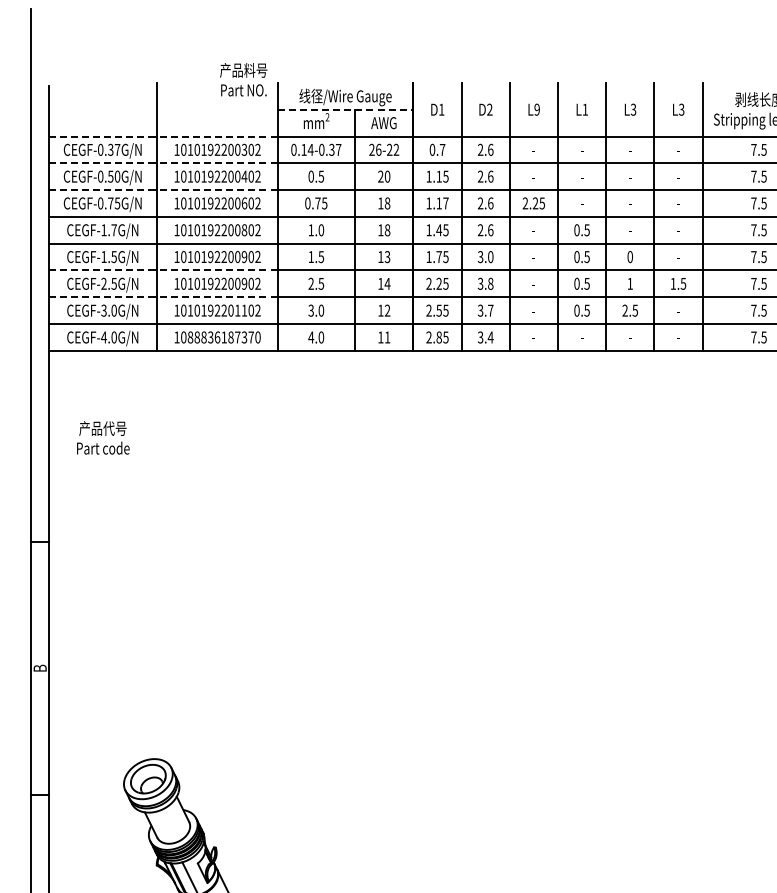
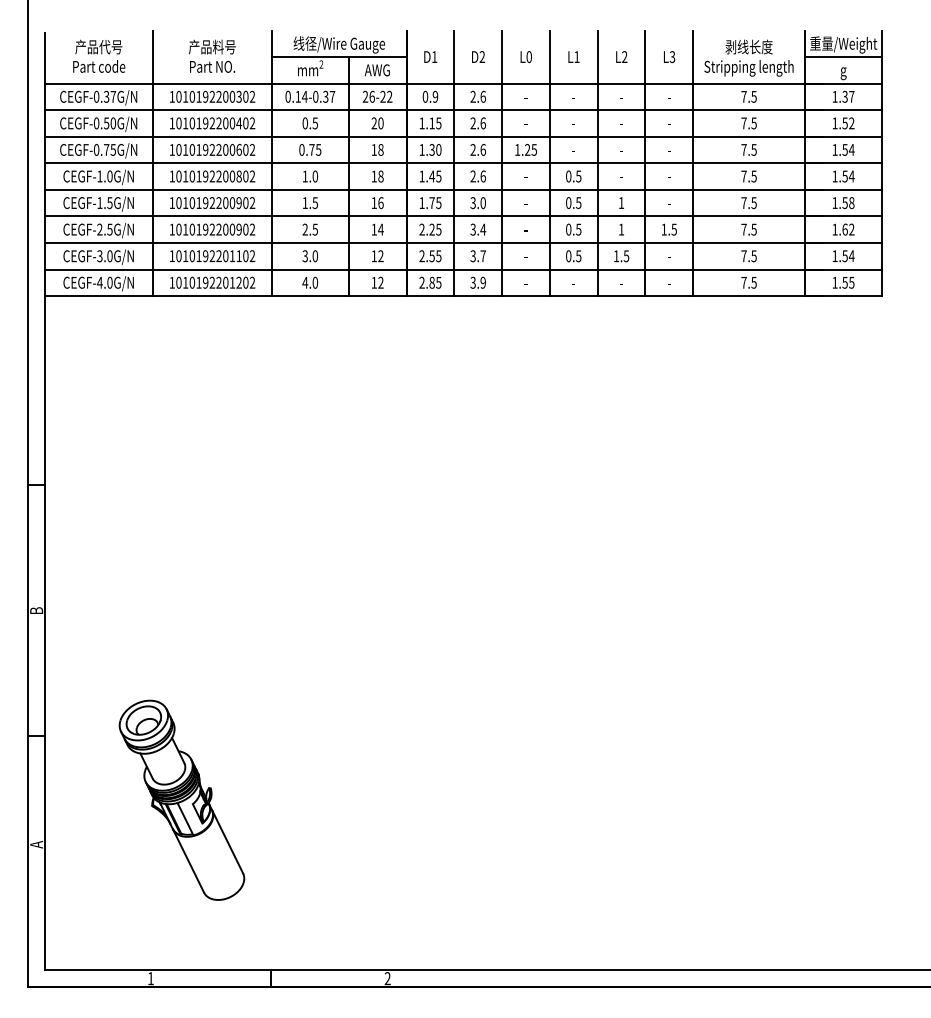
text: (243, 78) -> (212, 55), moved
text: (536, 109) -> (528, 56), L9 -> L0
line: (345, 110) -> (339, 57), dashed -> solid
text: (633, 110) -> (624, 57), L3 -> L2
line: (163, 136) -> (158, 83), dashed -> solid
text: (442, 149) -> (435, 96), 0.7 -> 0.9
line: (163, 163) -> (158, 110), dashed -> solid
line: (163, 189) -> (158, 136), dashed -> solid
text: (442, 203) -> (435, 149), 1.17 -> 1.30
text: (525, 203) -> (517, 149), 2.25 -> 1.25
text: (113, 230) -> (109, 176), CEGF-1.7G/N -> CEGF-1.0G/N
text: (387, 256) -> (380, 202), 13 -> 16
text: (630, 257) -> (621, 203), 0 -> 1
line: (163, 270) -> (158, 216), dashed -> solid
text: (491, 283) -> (483, 229), 3.8 -> 3.4
line: (163, 297) -> (158, 243), dashed -> solid
text: (625, 309) -> (616, 255), 2.5 -> 1.5
text: (224, 337) -> (219, 282), 1088836187370 -> 1010192201202
text: (387, 337) -> (380, 282), 11 -> 12
text: (491, 337) -> (483, 282), 3.4 -> 3.9
text: (103, 437) -> (99, 55), moved

